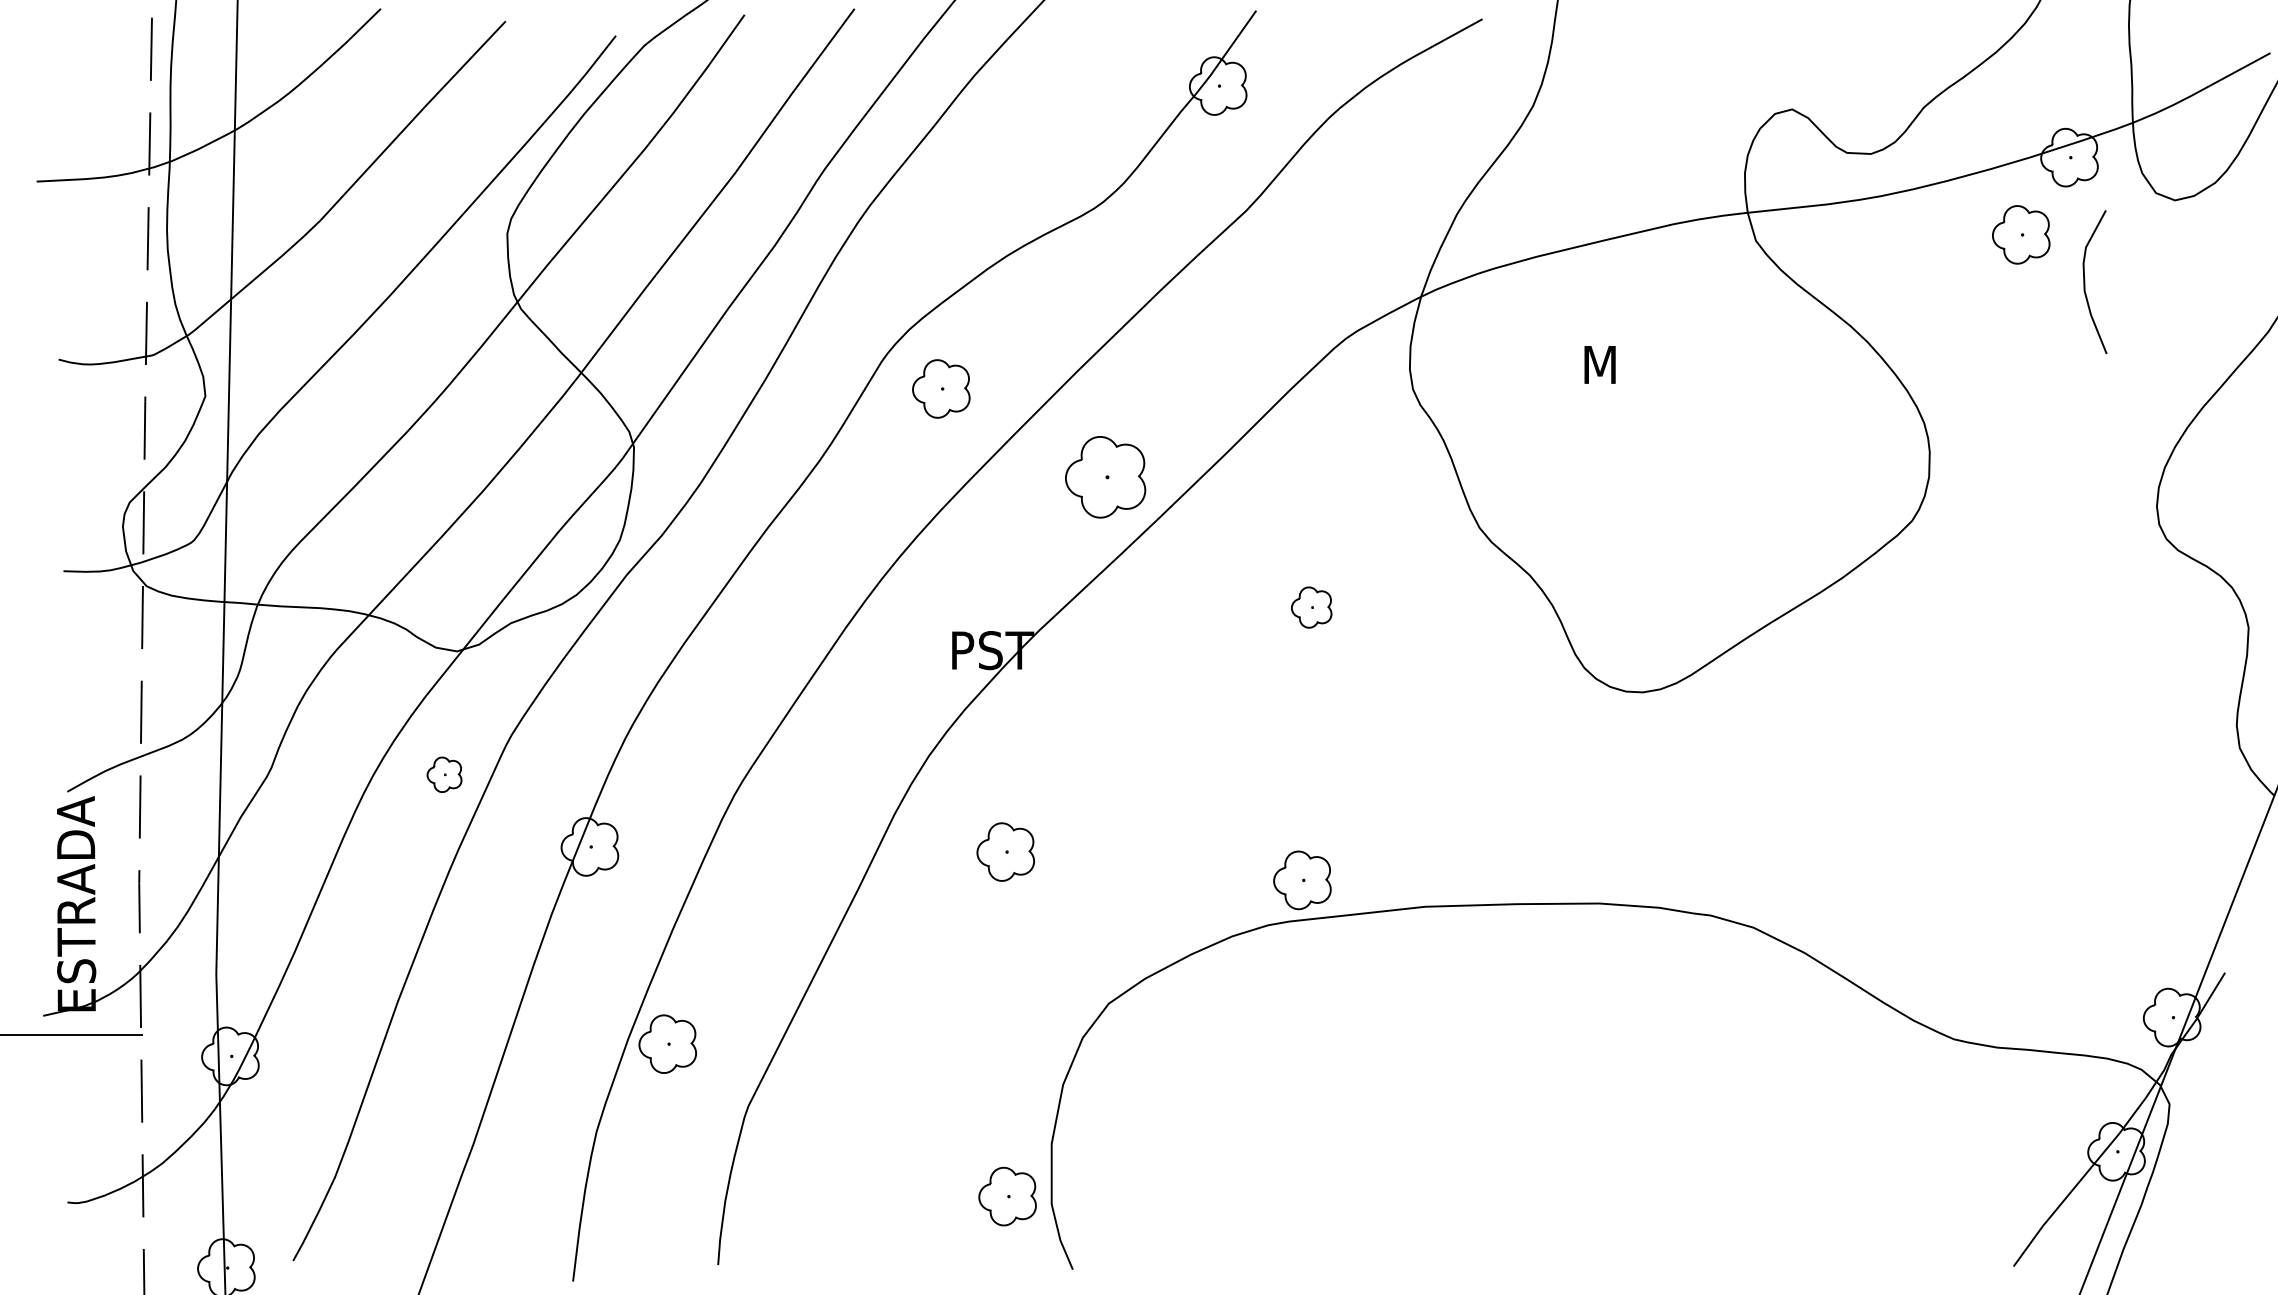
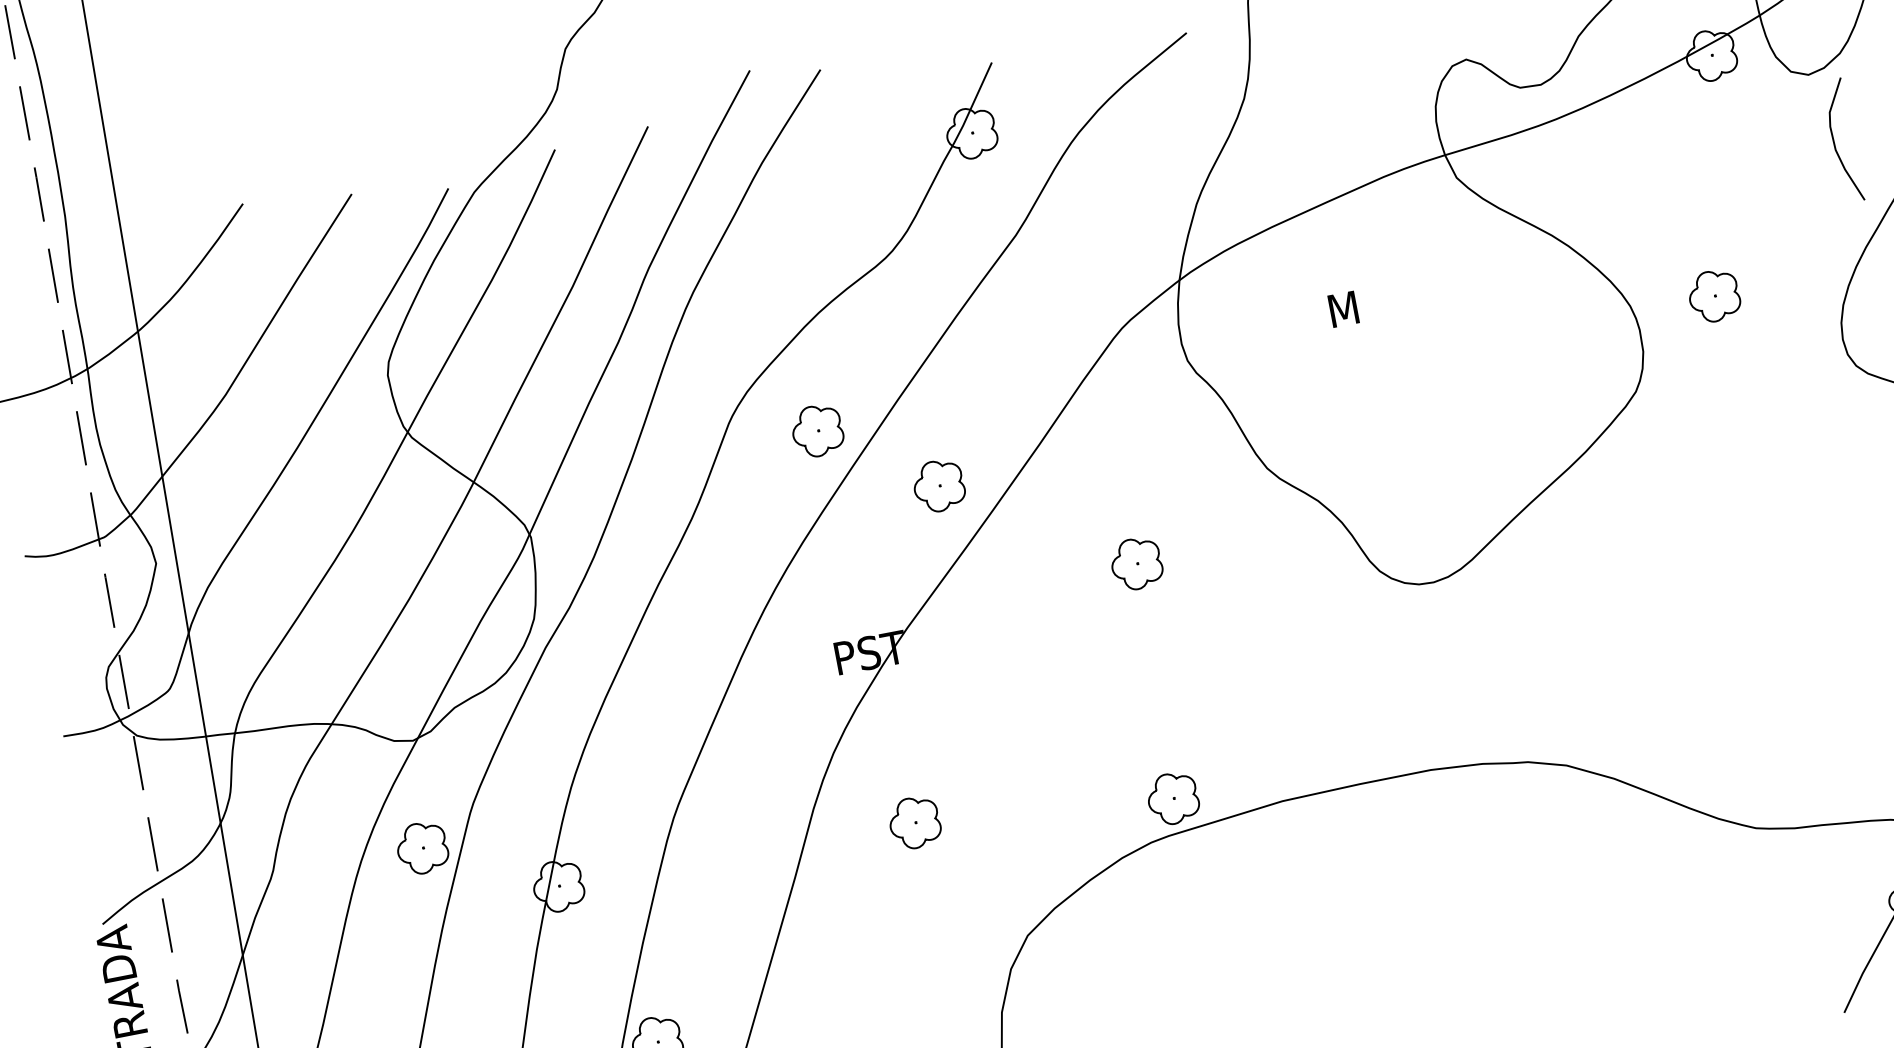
part: (2021, 234) -> (1714, 295), moved
curve: (2085, 281) -> (1834, 141), moved
part: (941, 388) -> (817, 430), moved
part: (1105, 476) -> (938, 485), size x0.71
part: (1311, 607) -> (1136, 563), size x1.43
part: (444, 774) -> (422, 848), size x1.67

